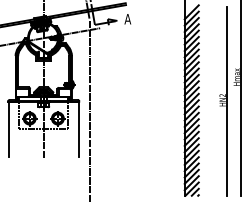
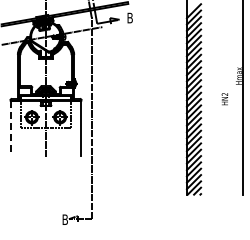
text: (127, 18) -> (129, 17), A -> B
line: (227, 100) -> (229, 99), removed
line: (8, 129) -> (10, 128), solid -> dashed

